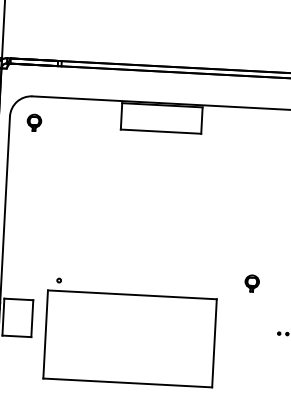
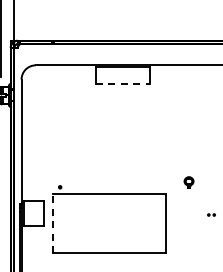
part: (33, 122) -> (37, 82), removed
line: (160, 131) -> (122, 84), solid -> dashed
line: (46, 334) -> (53, 223), solid -> dashed

